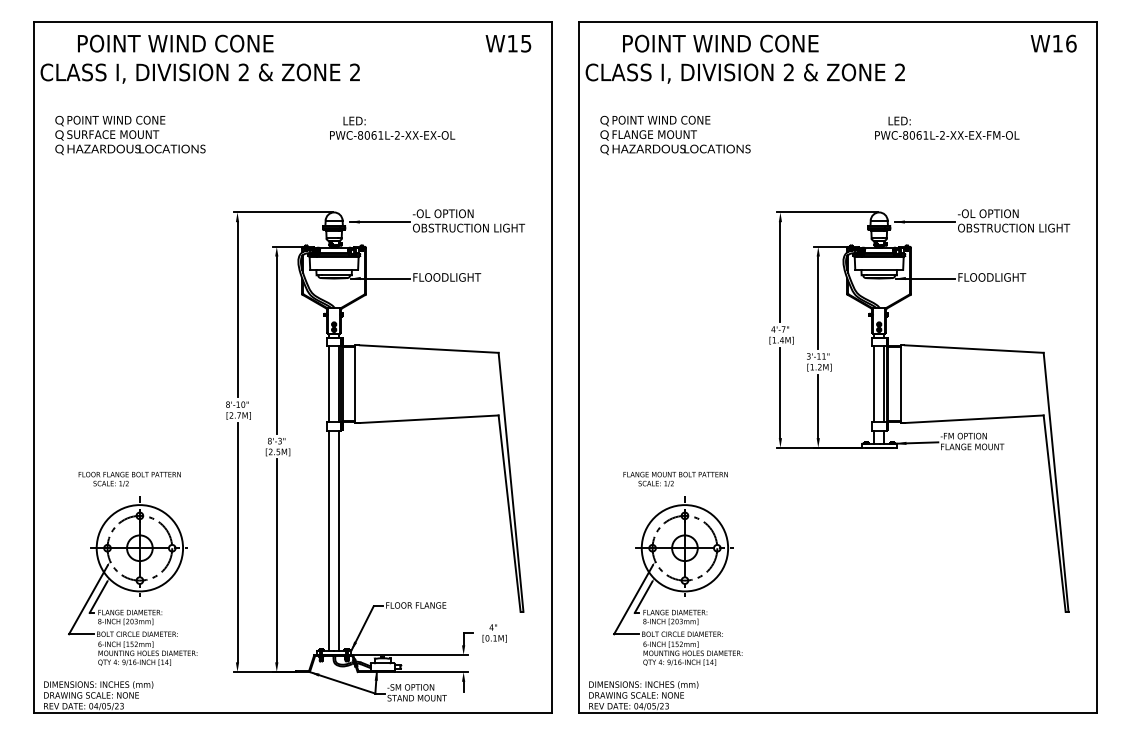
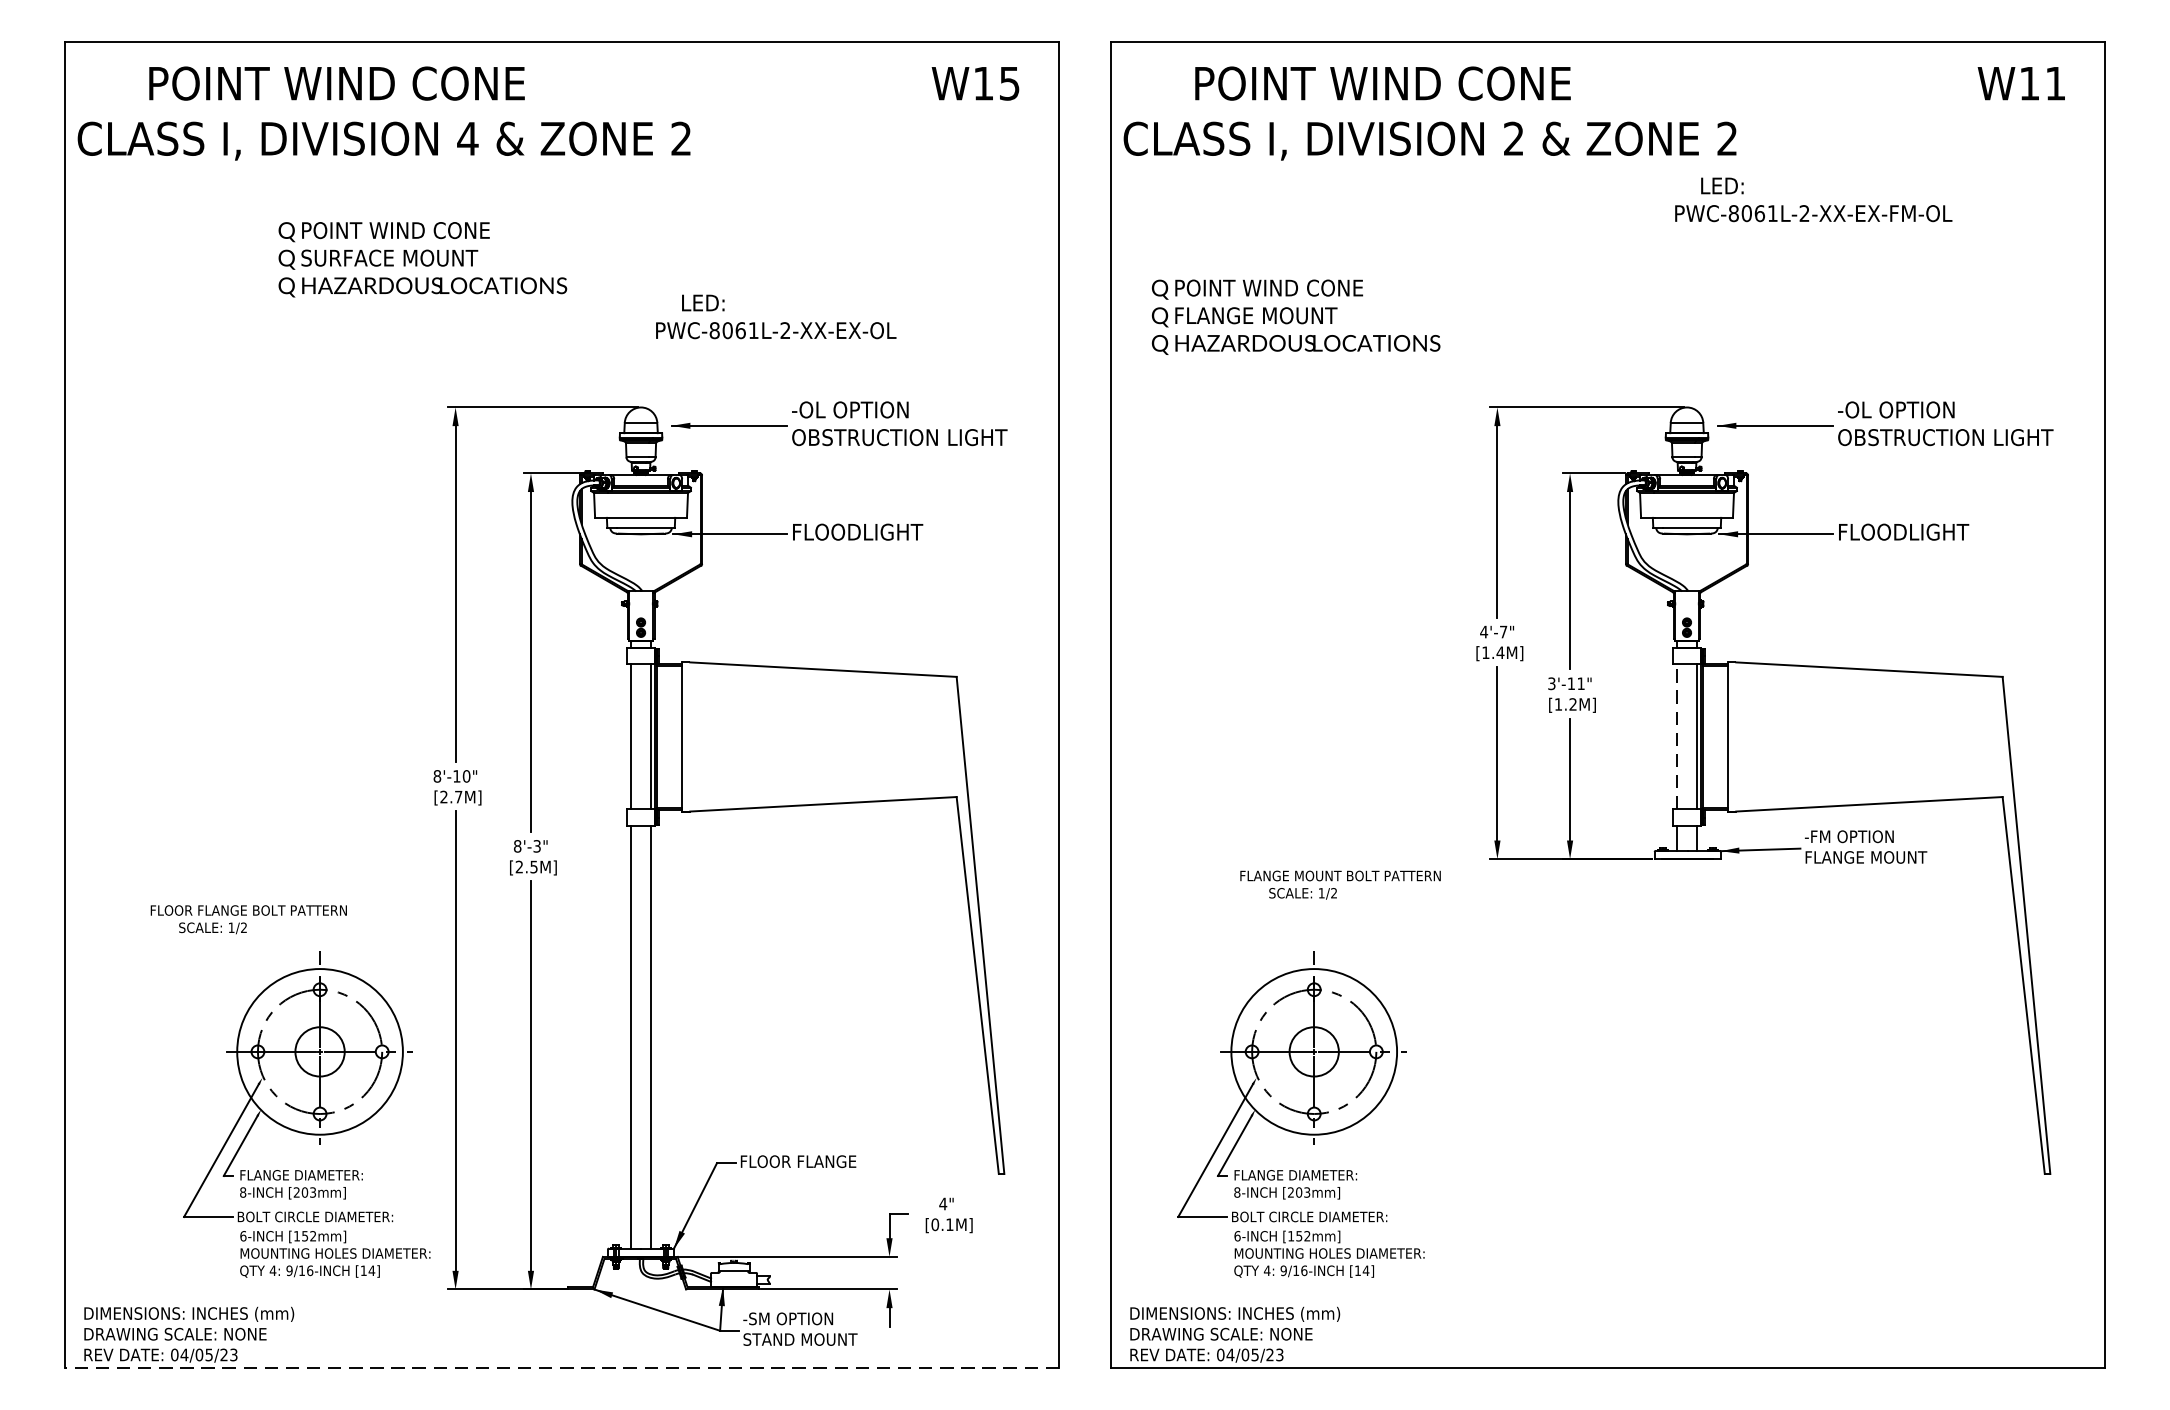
text: (1071, 43) -> (2056, 83), W16 -> W11
text: (243, 72) -> (467, 138), 2 -> 4
text: (392, 127) -> (776, 315), moved
text: (947, 127) -> (1814, 198), moved
text: (130, 135) -> (422, 259), moved
text: (675, 135) -> (1296, 317), moved
line: (874, 384) -> (1677, 737), solid -> dashed
text: (675, 478) -> (1340, 883), moved
part: (132, 580) -> (305, 1113), moved
line: (292, 712) -> (561, 1367), solid -> dashed

